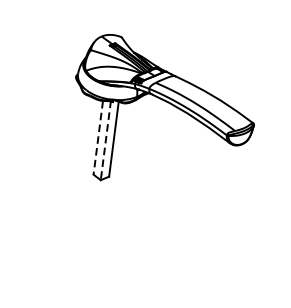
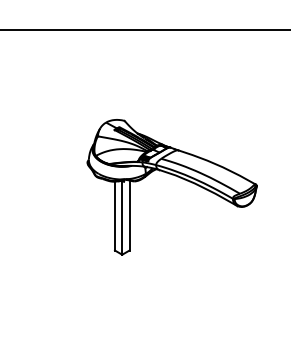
line: (97, 138) -> (114, 216), dashed -> solid
line: (106, 141) -> (122, 218), dashed -> solid

